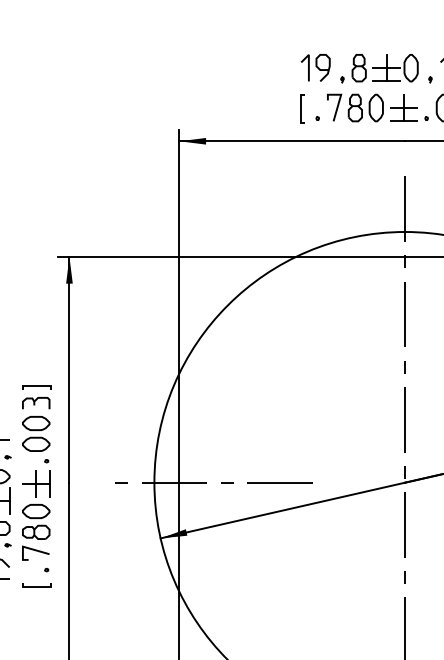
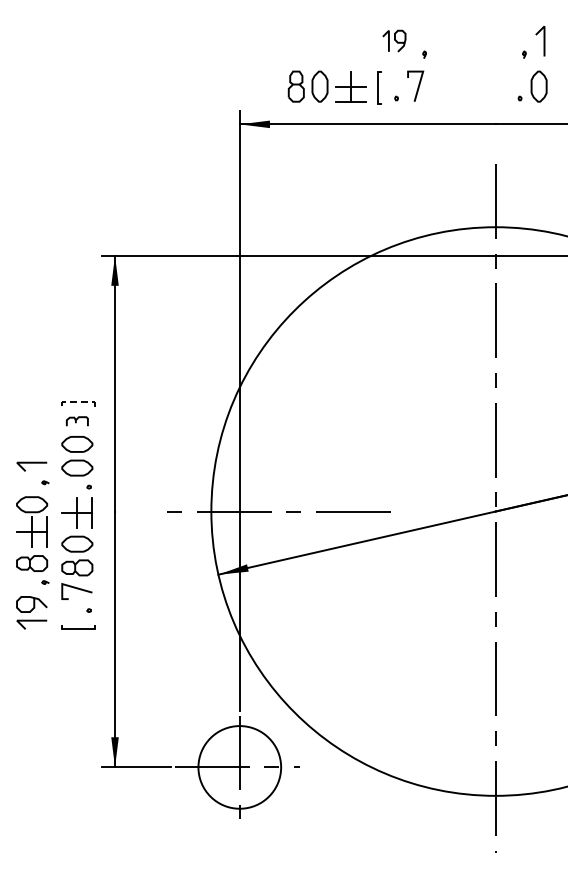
part: (315, 67) -> (394, 40), size x0.7
part: (384, 68) -> (472, 41), removed
part: (382, 107) -> (326, 86), moved
line: (36, 386) -> (77, 402), solid -> dashed
part: (36, 403) -> (77, 421), size x0.7

